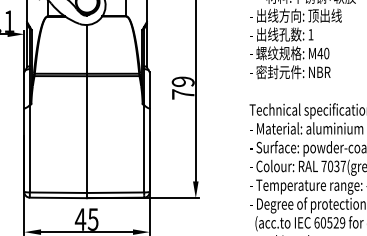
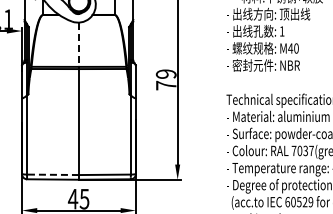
line: (86, 50) -> (78, 45), solid -> dashed
line: (58, 192) -> (53, 174), solid -> dashed

